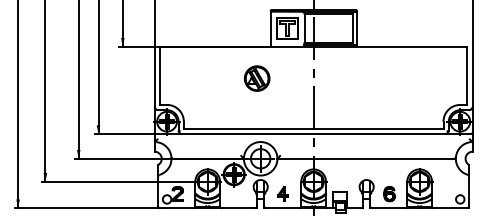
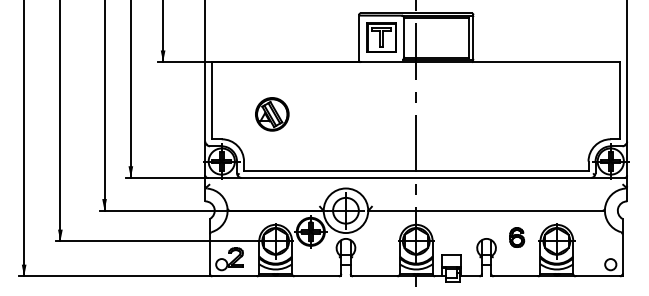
part: (257, 78) -> (272, 114), moved
part: (282, 194) -> (375, 257), removed
part: (389, 194) -> (517, 237), moved

